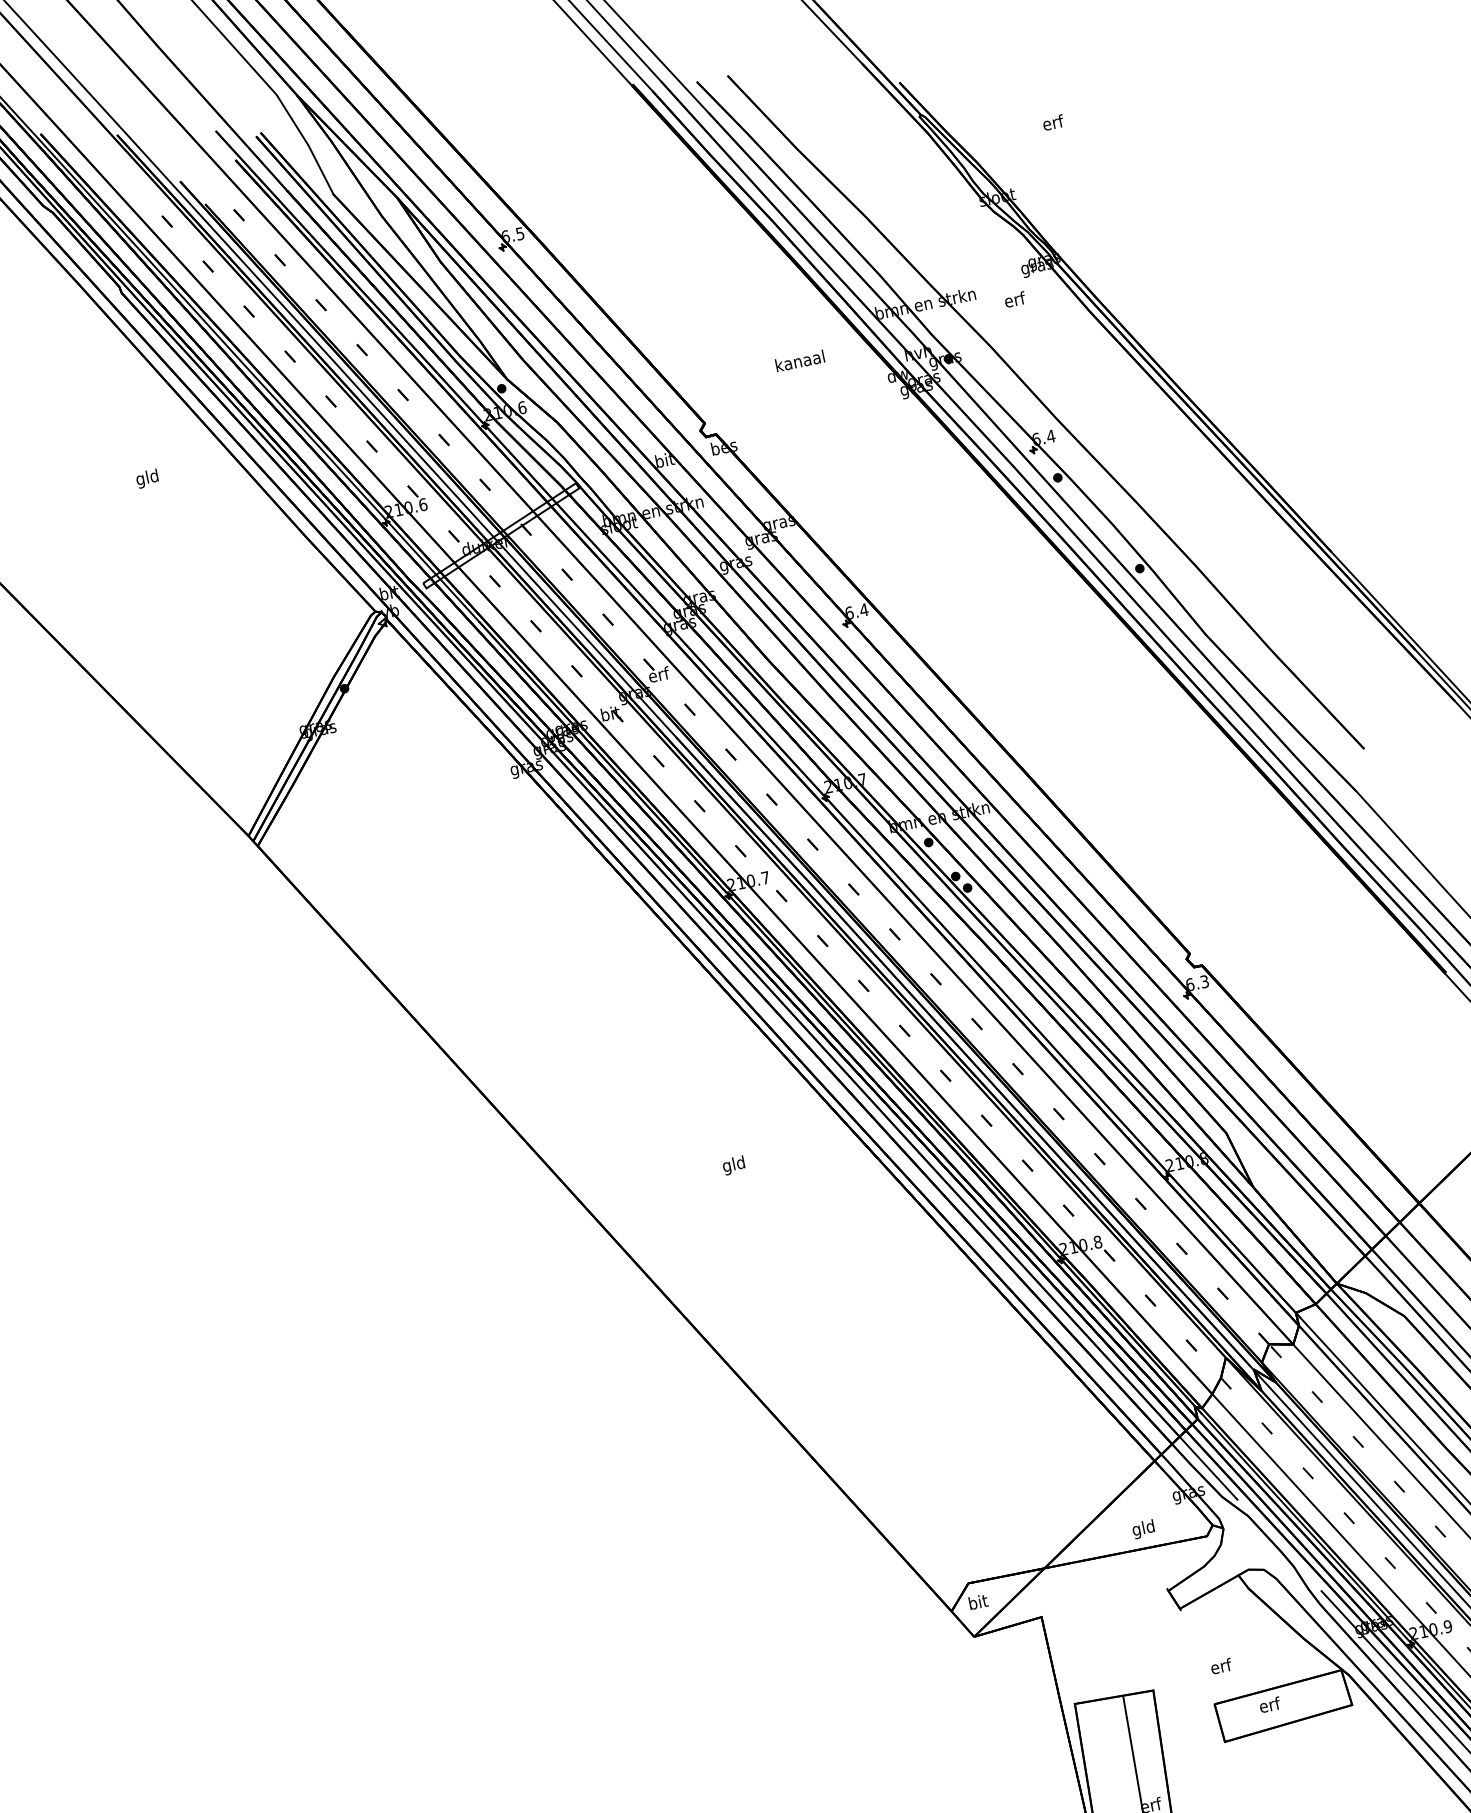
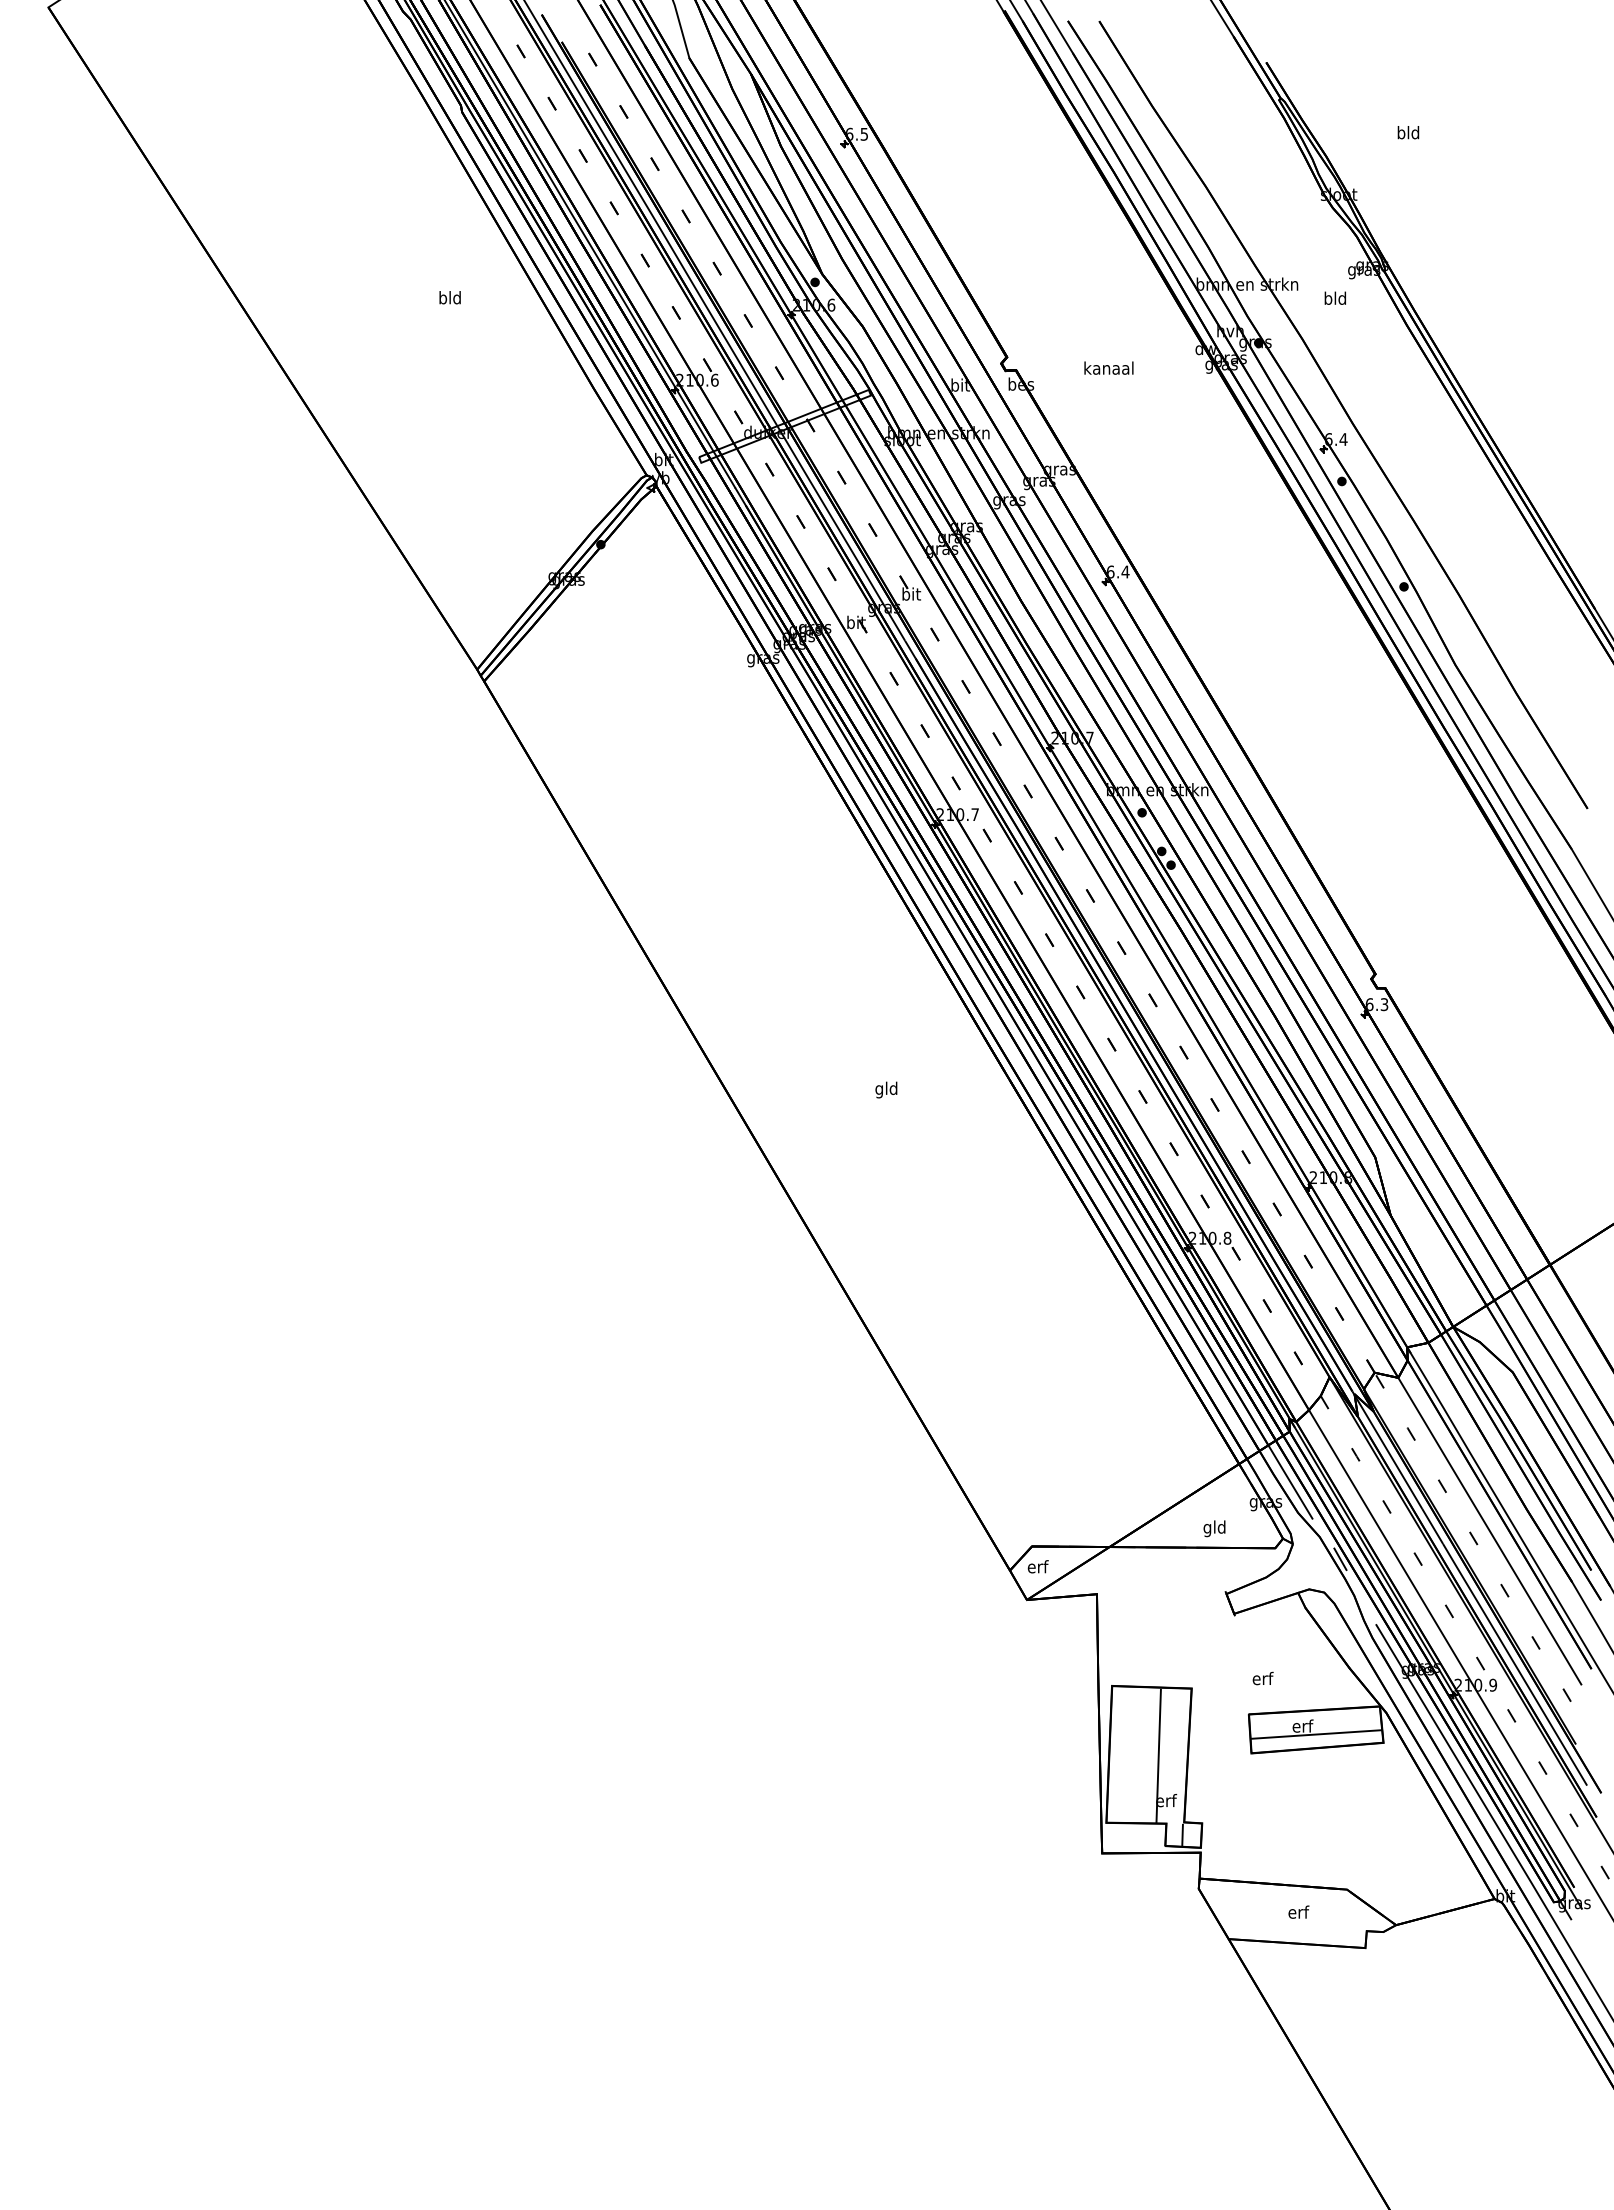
text: (1052, 122) -> (1408, 132), erf -> bld
text: (1014, 298) -> (1335, 297), erf -> bld
text: (799, 360) -> (1108, 367), moved
text: (141, 480) -> (443, 299), gld -> bld
text: (658, 674) -> (911, 593), erf -> bit
line: (1273, 1534) -> (1340, 1559), added
text: (977, 1601) -> (1037, 1566), bit -> erf
line: (1284, 1710) -> (1316, 1734), added

